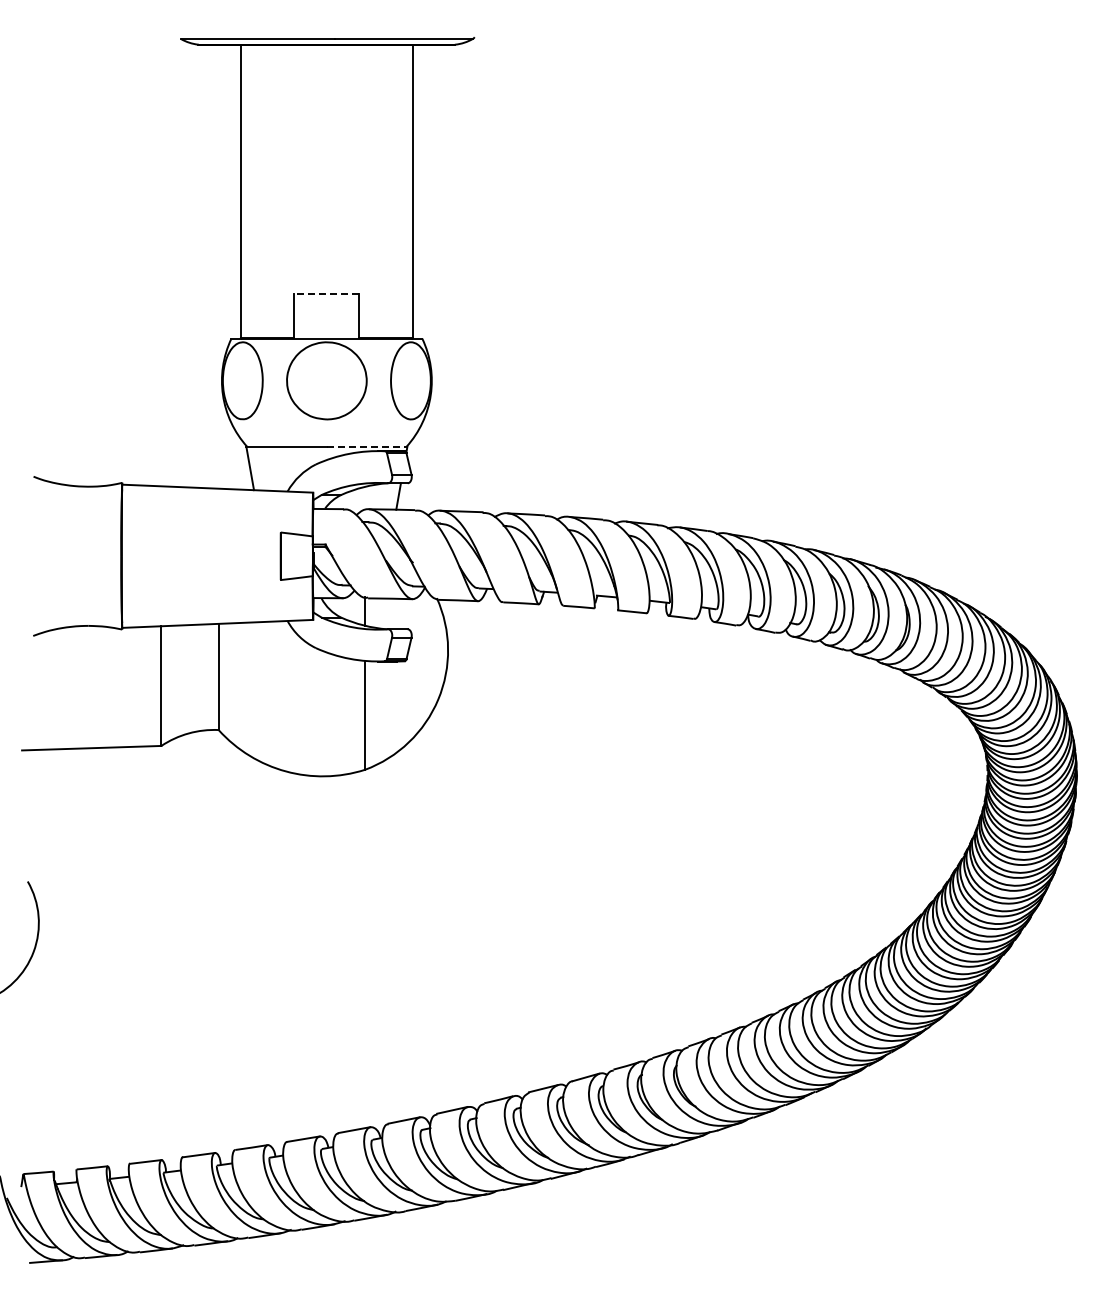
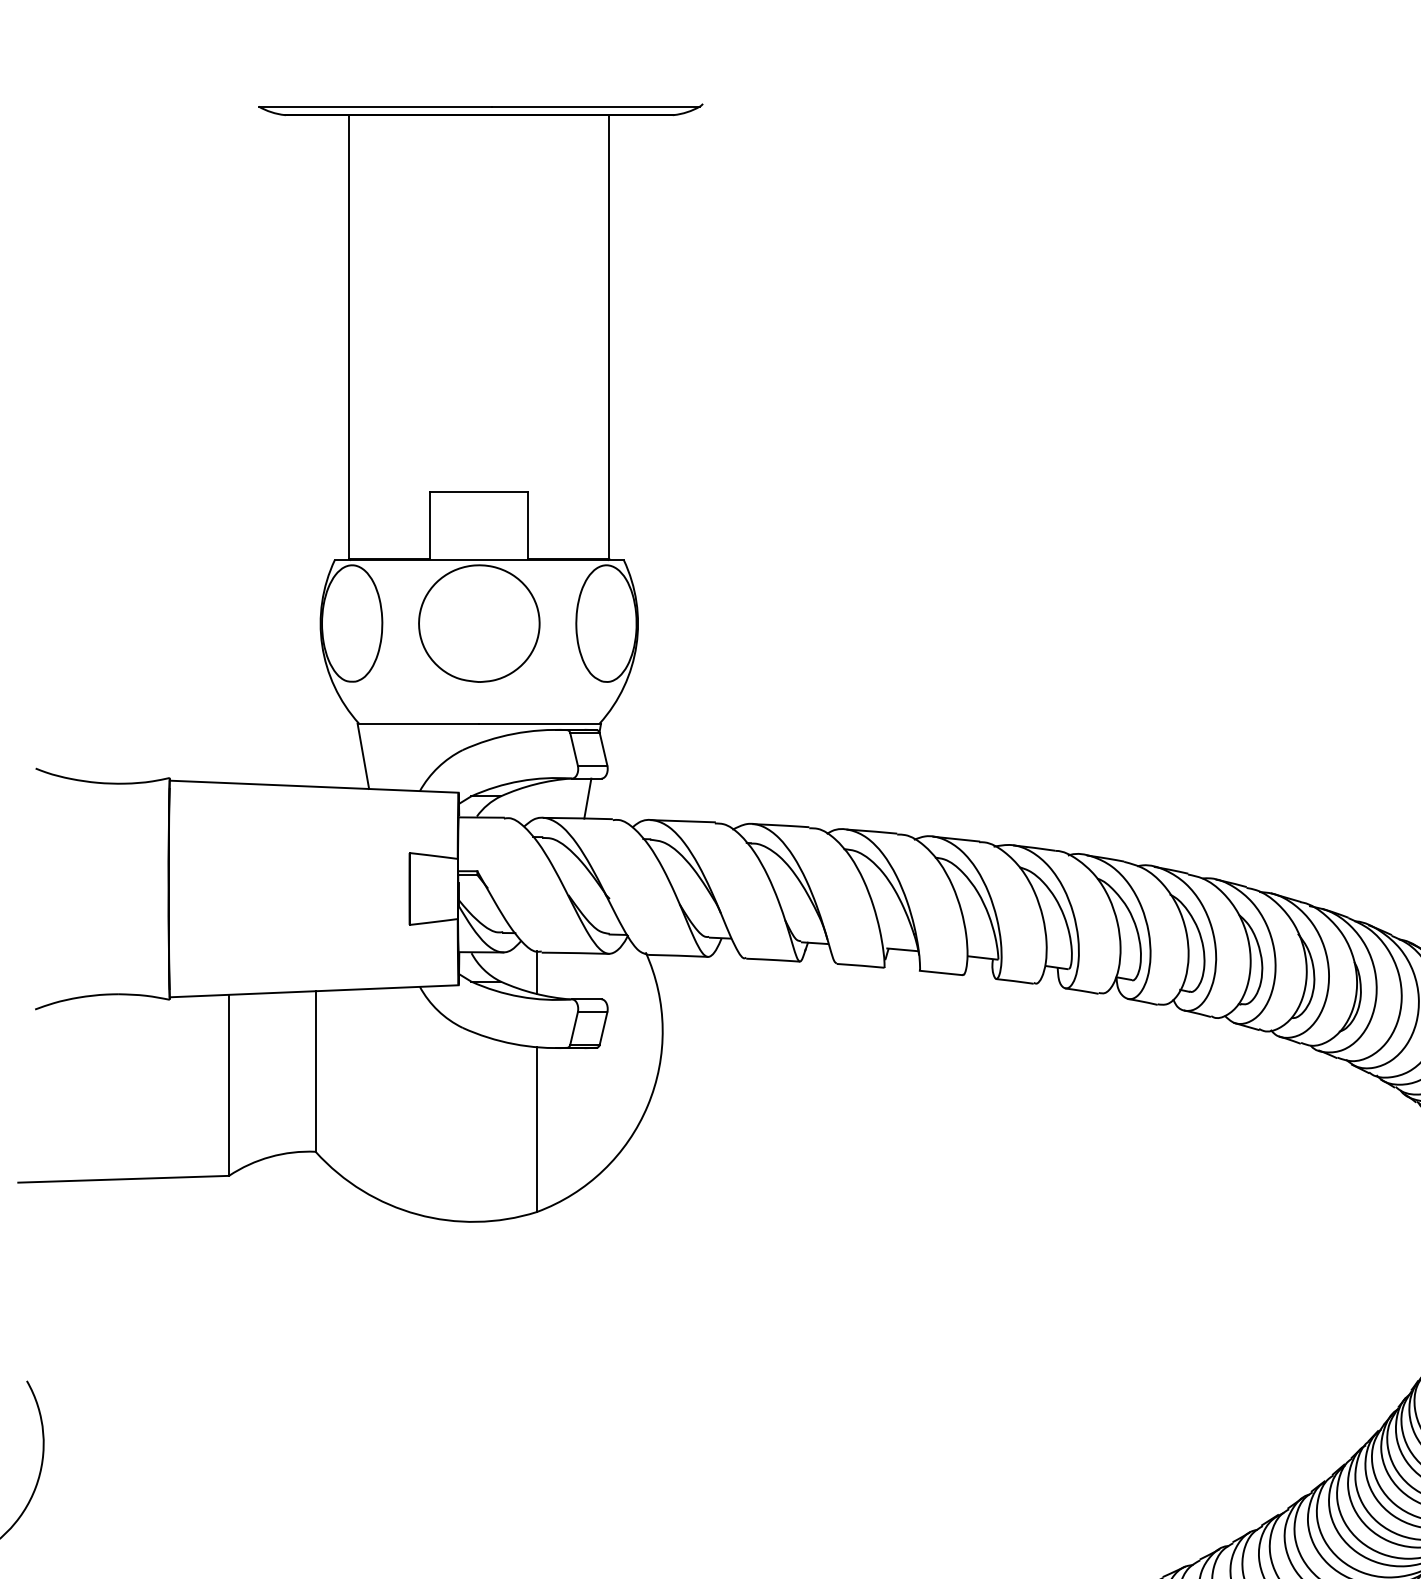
line: (326, 293) -> (478, 491), dashed -> solid
line: (367, 446) -> (540, 722), dashed -> solid

